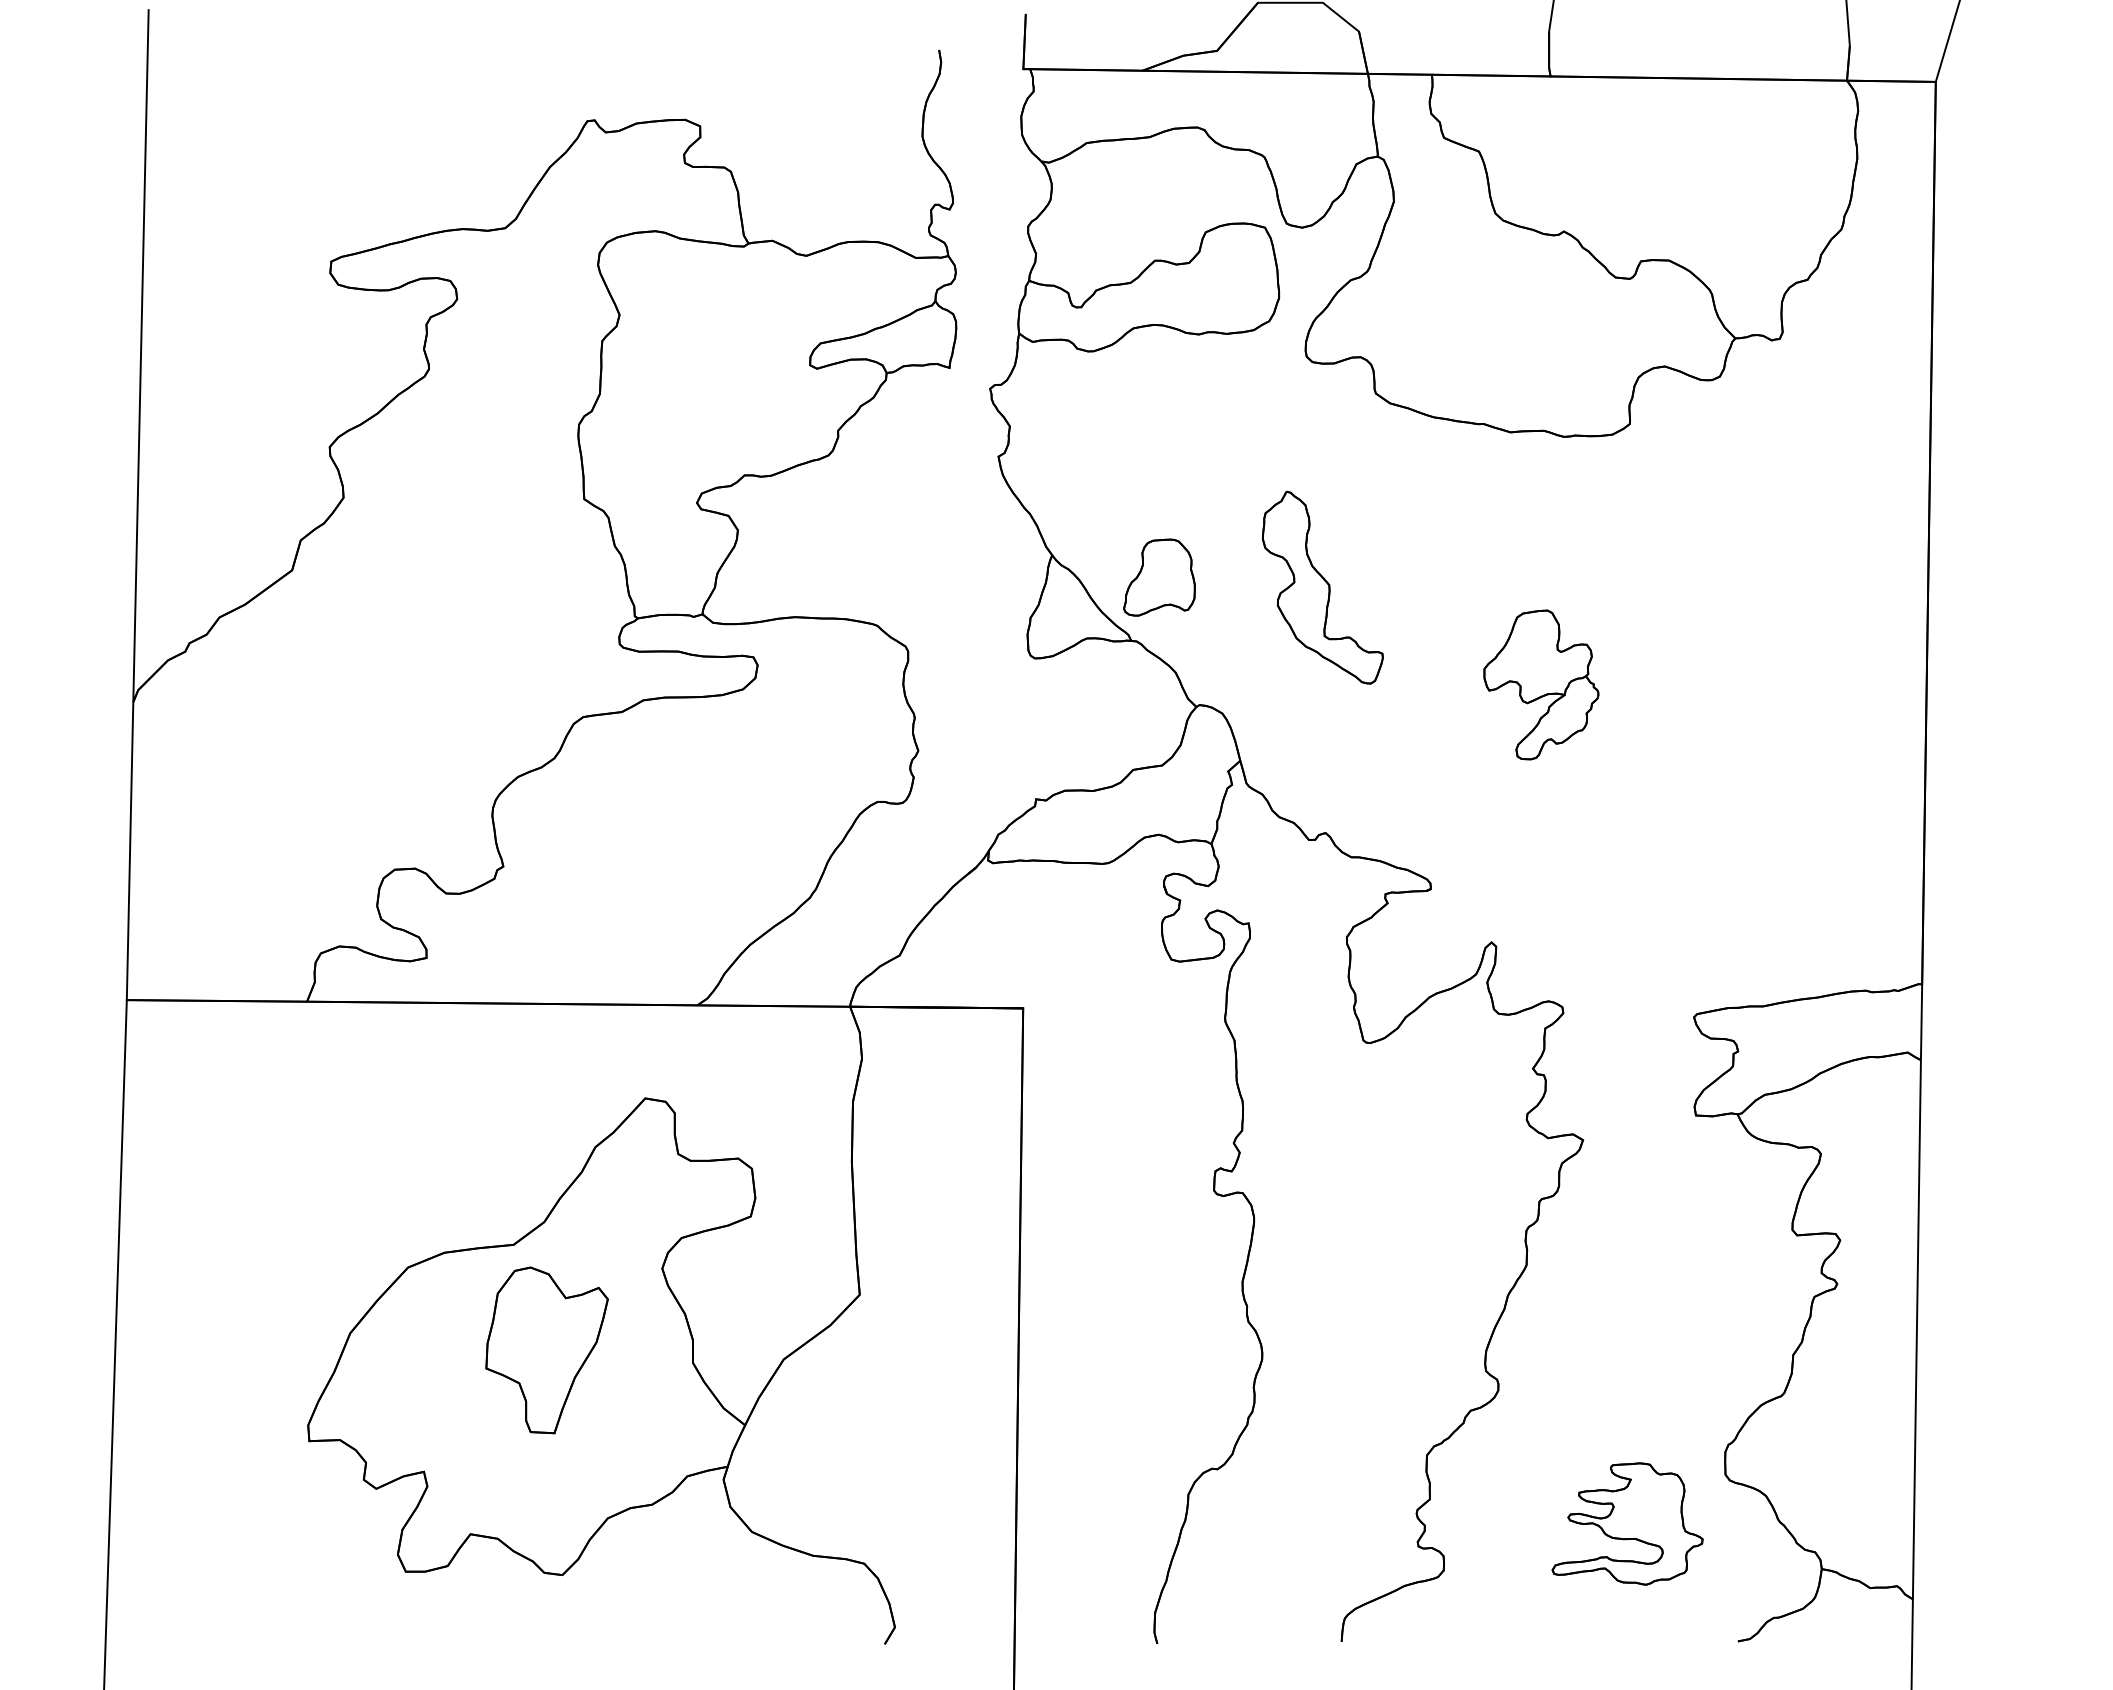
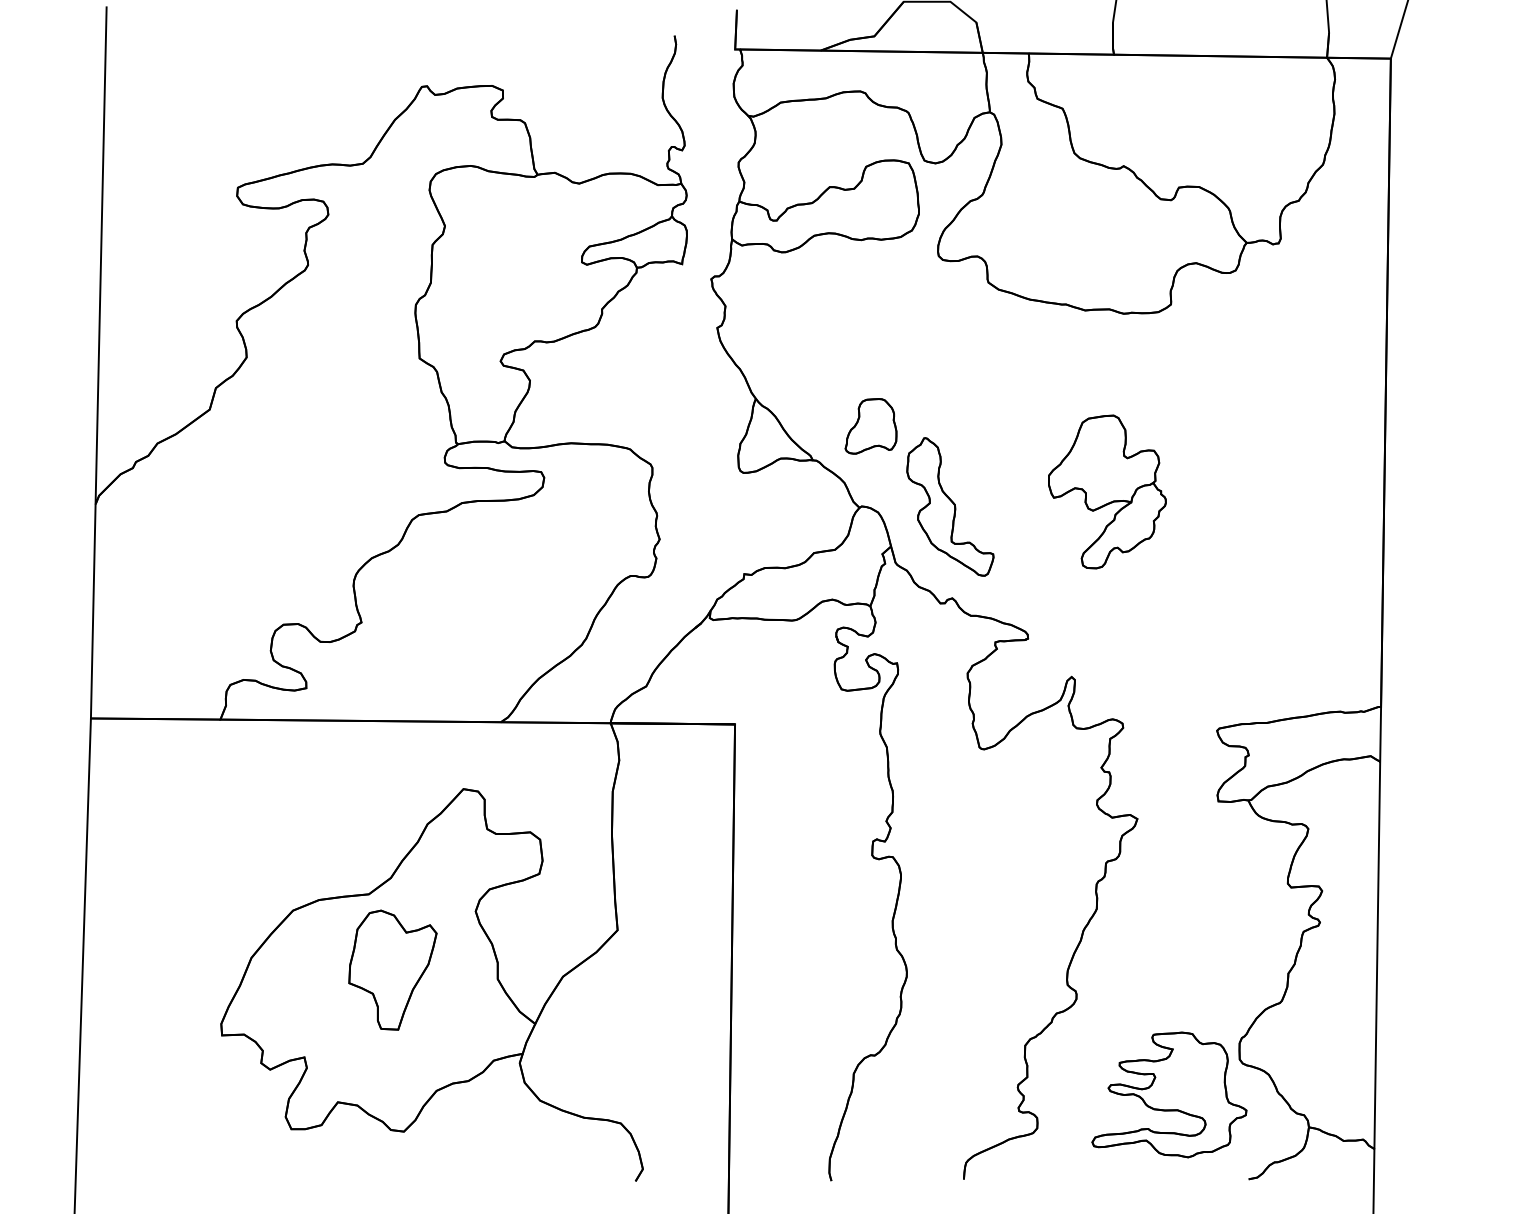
part: (1159, 577) -> (871, 426), moved
part: (1322, 587) -> (950, 506), moved
part: (1541, 684) -> (1107, 491), size x1.43
part: (1627, 1523) -> (1169, 1094), size x1.43

